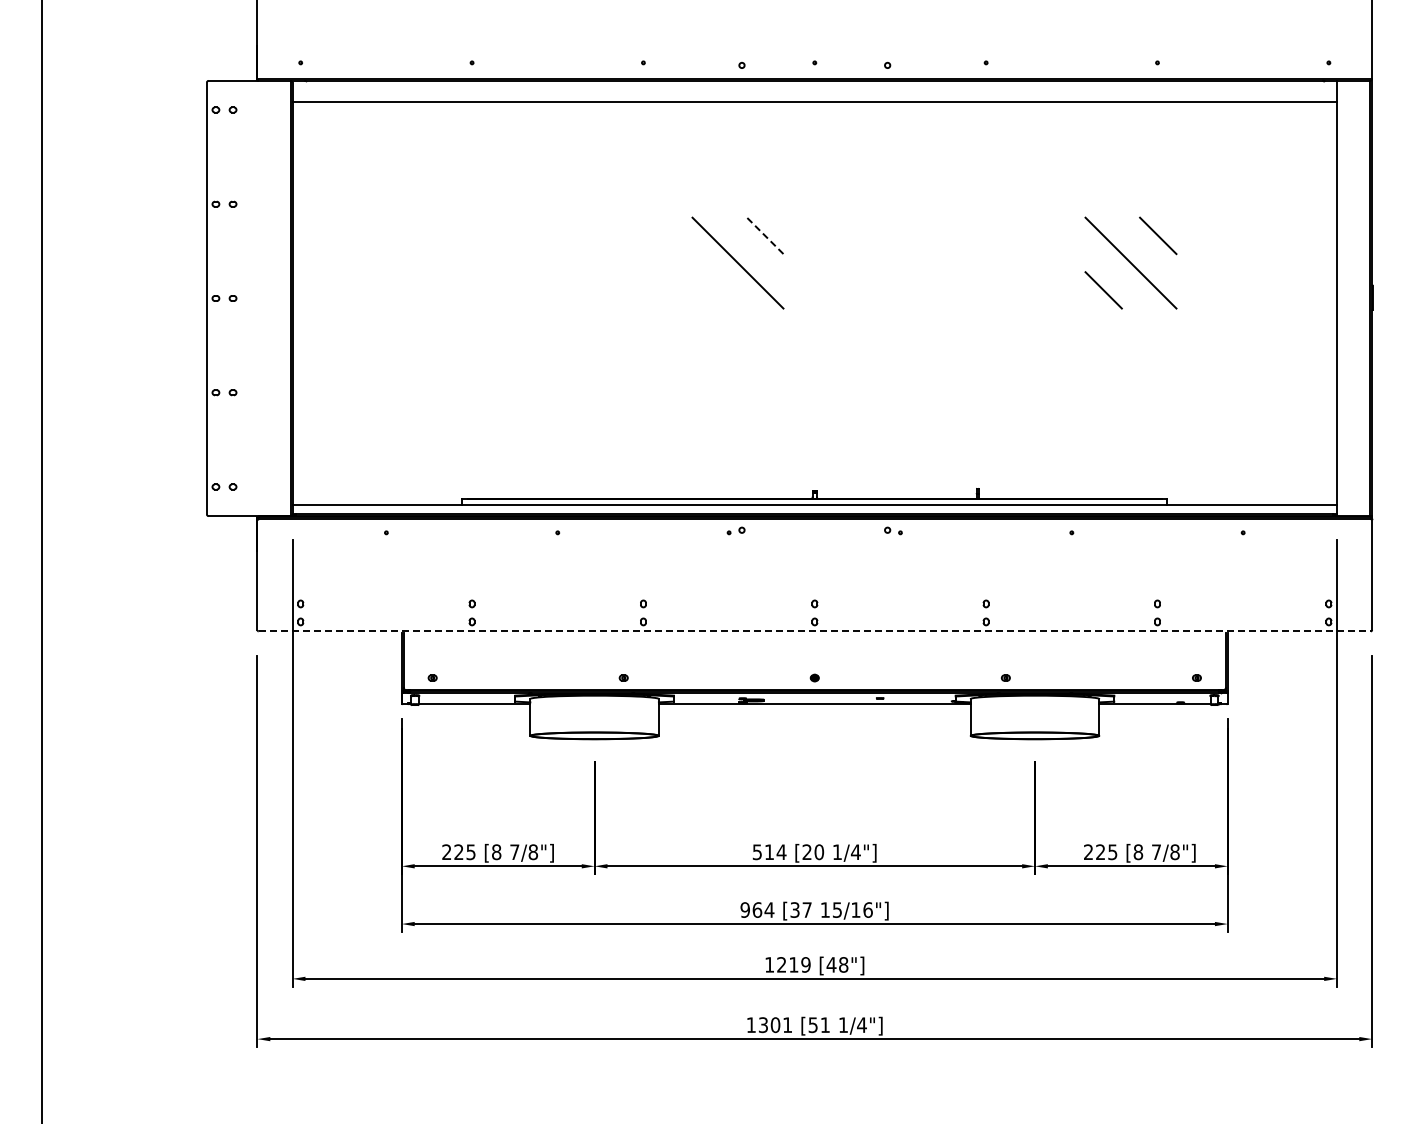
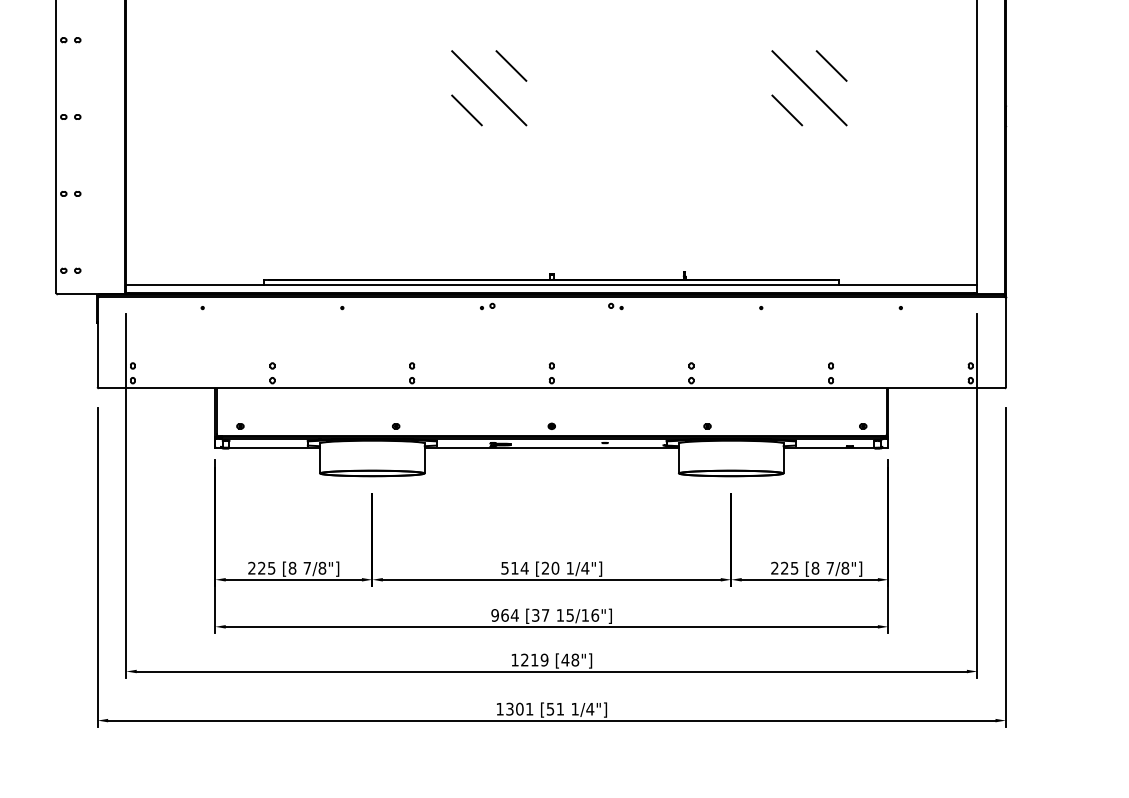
line: (765, 235) -> (511, 65), dashed -> solid
line: (710, 290) -> (466, 110), added
line: (815, 631) -> (552, 388), dashed -> solid

